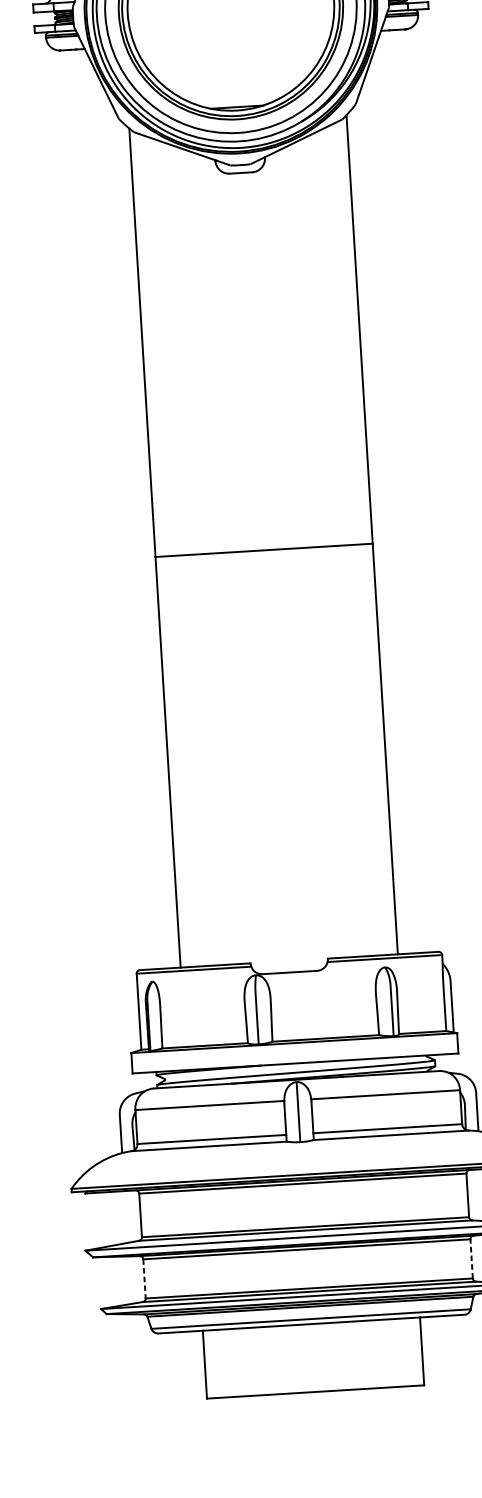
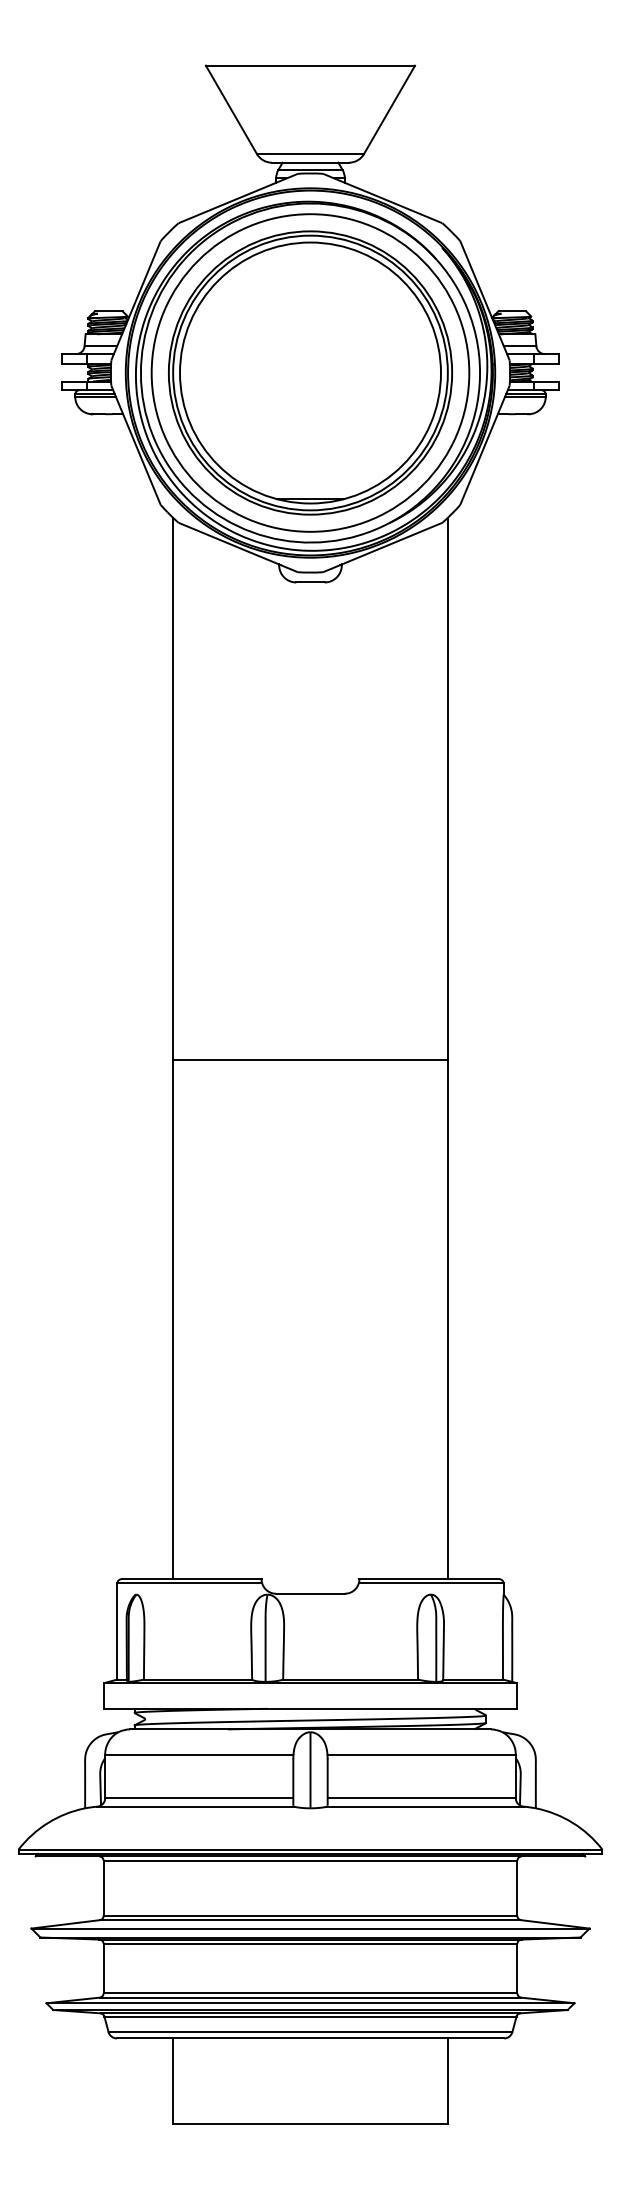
line: (471, 1258) -> (517, 1968), dashed -> solid
line: (144, 1278) -> (103, 1968), dashed -> solid

